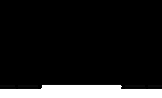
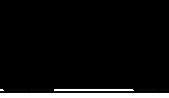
line: (81, 87) -> (93, 91), added

